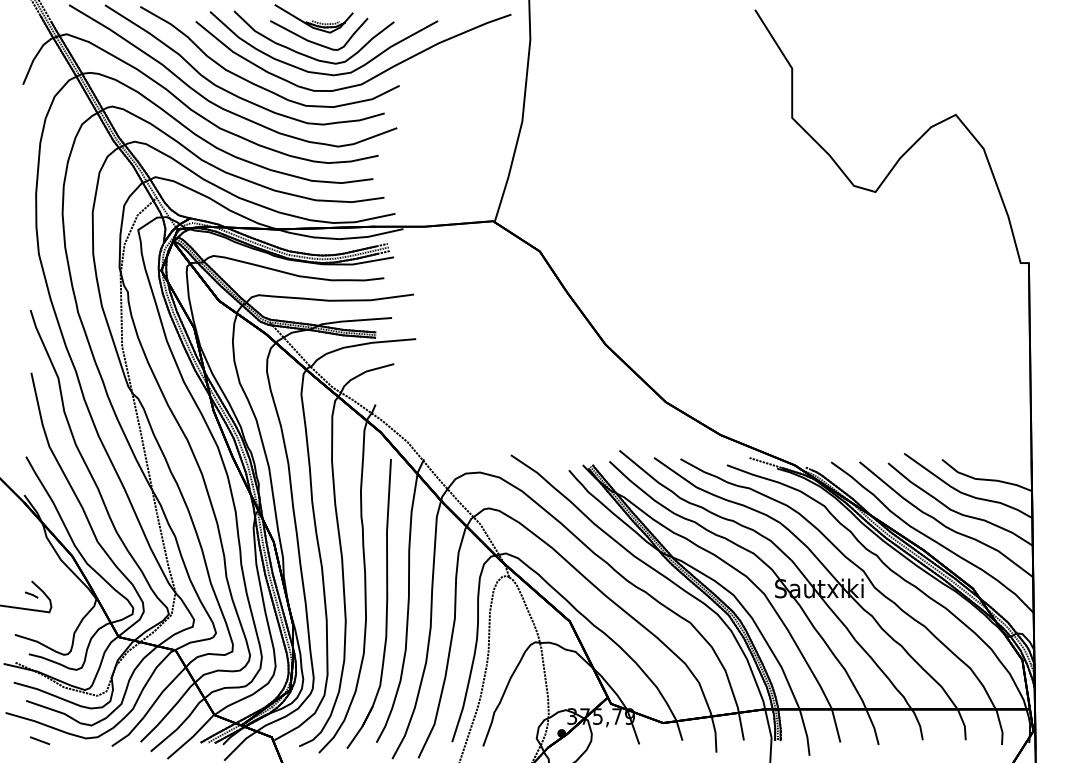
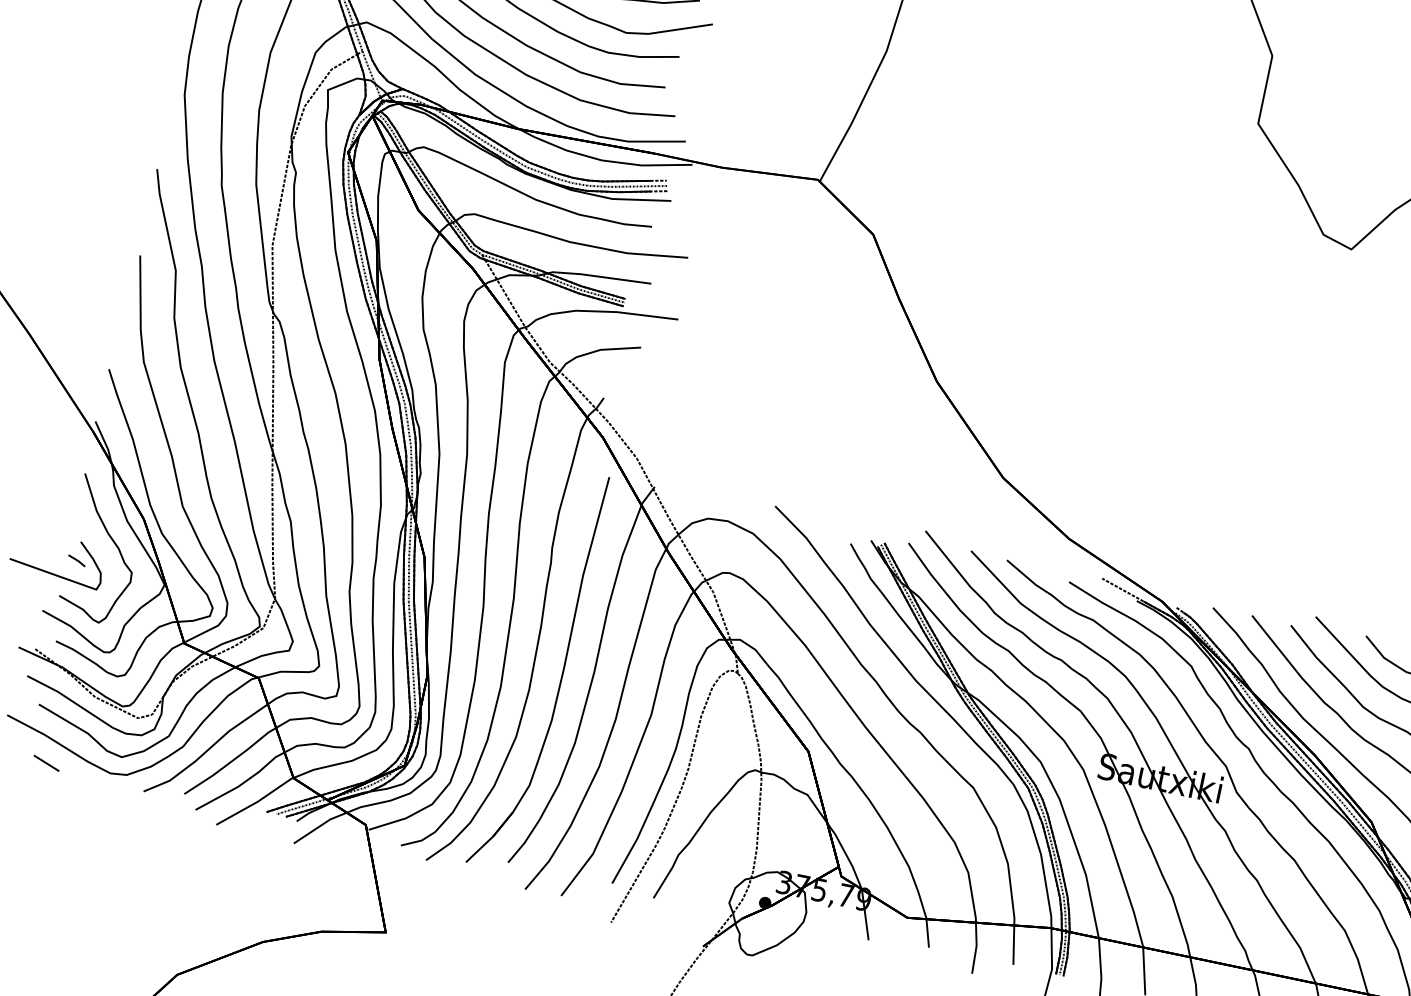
curve: (54, 577) -> (113, 543), added

